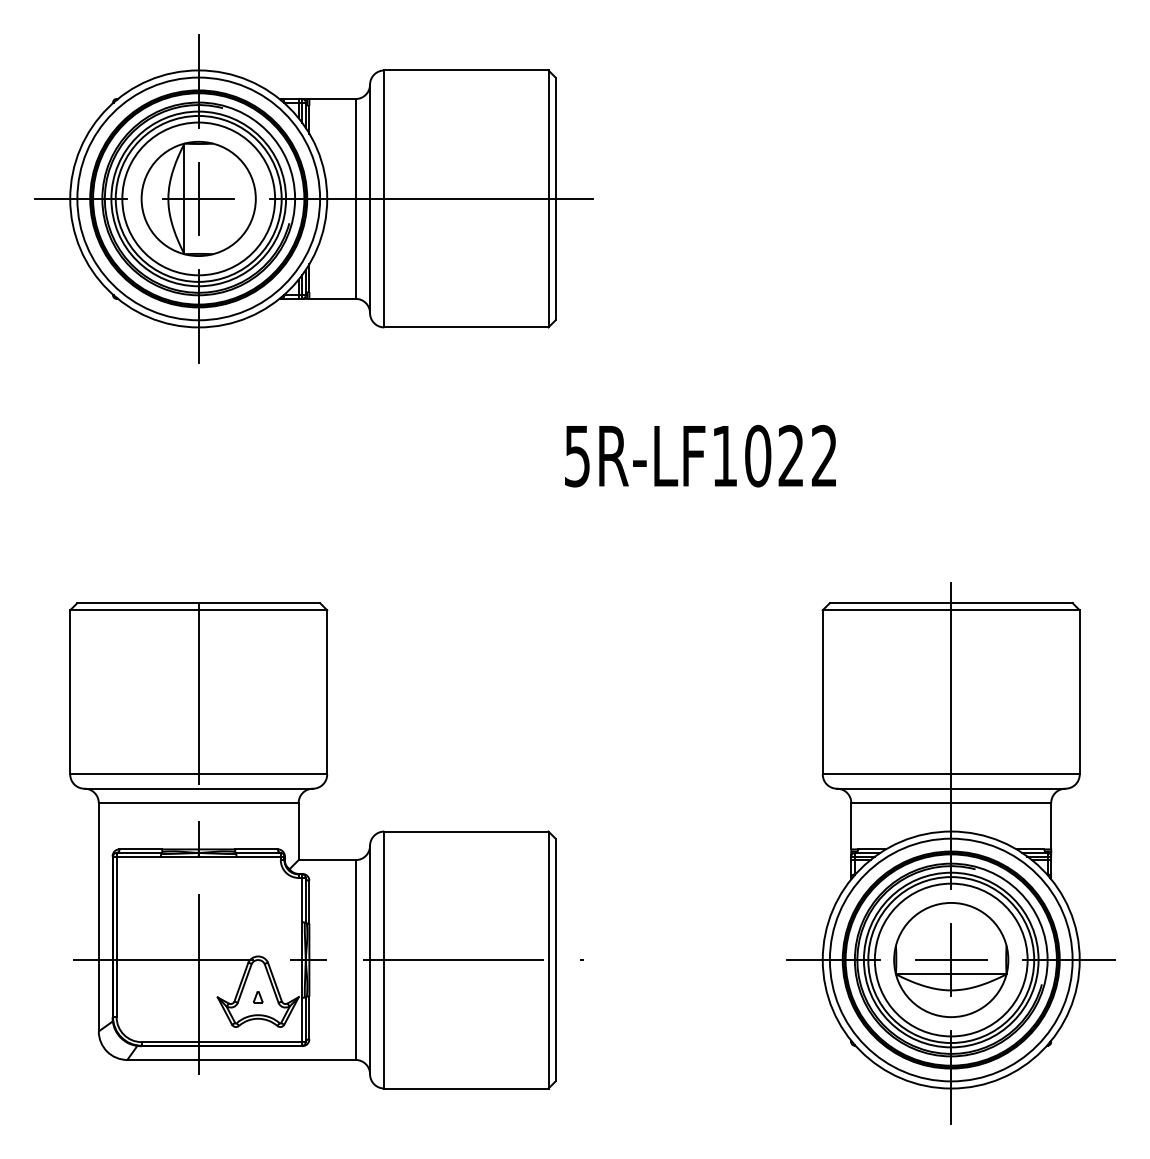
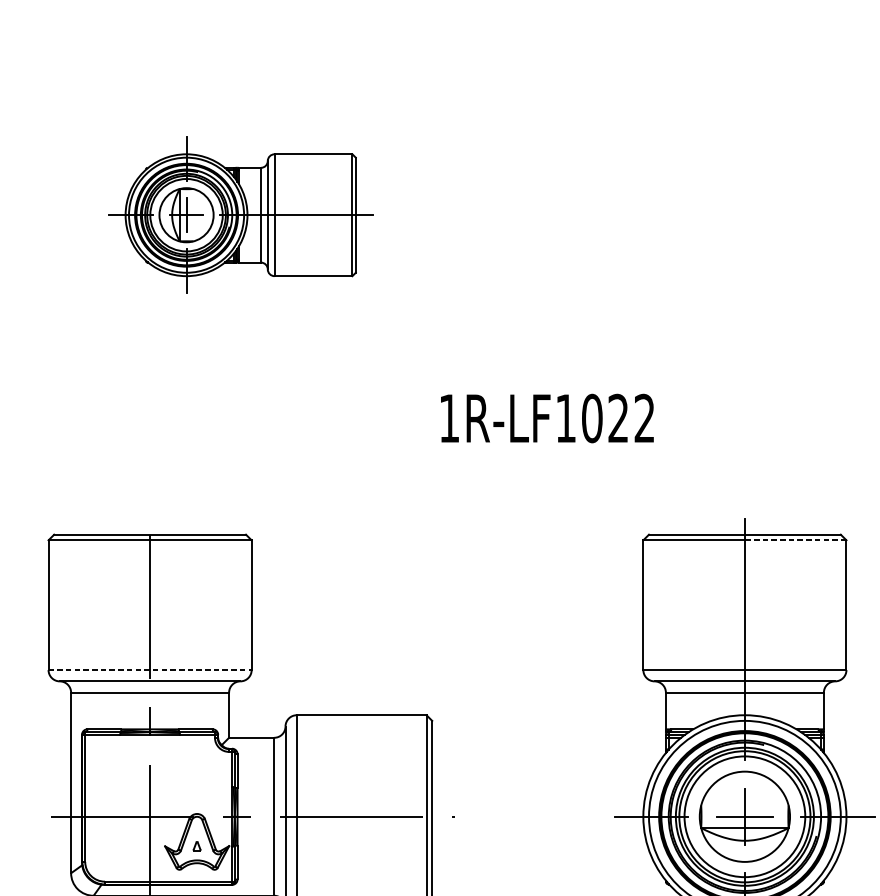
part: (313, 198) -> (240, 214), size x0.6
text: (577, 456) -> (449, 418), 5R-LF1022 -> 1R-LF1022
line: (1015, 610) -> (795, 540), solid -> dashed
line: (199, 774) -> (150, 670), solid -> dashed

